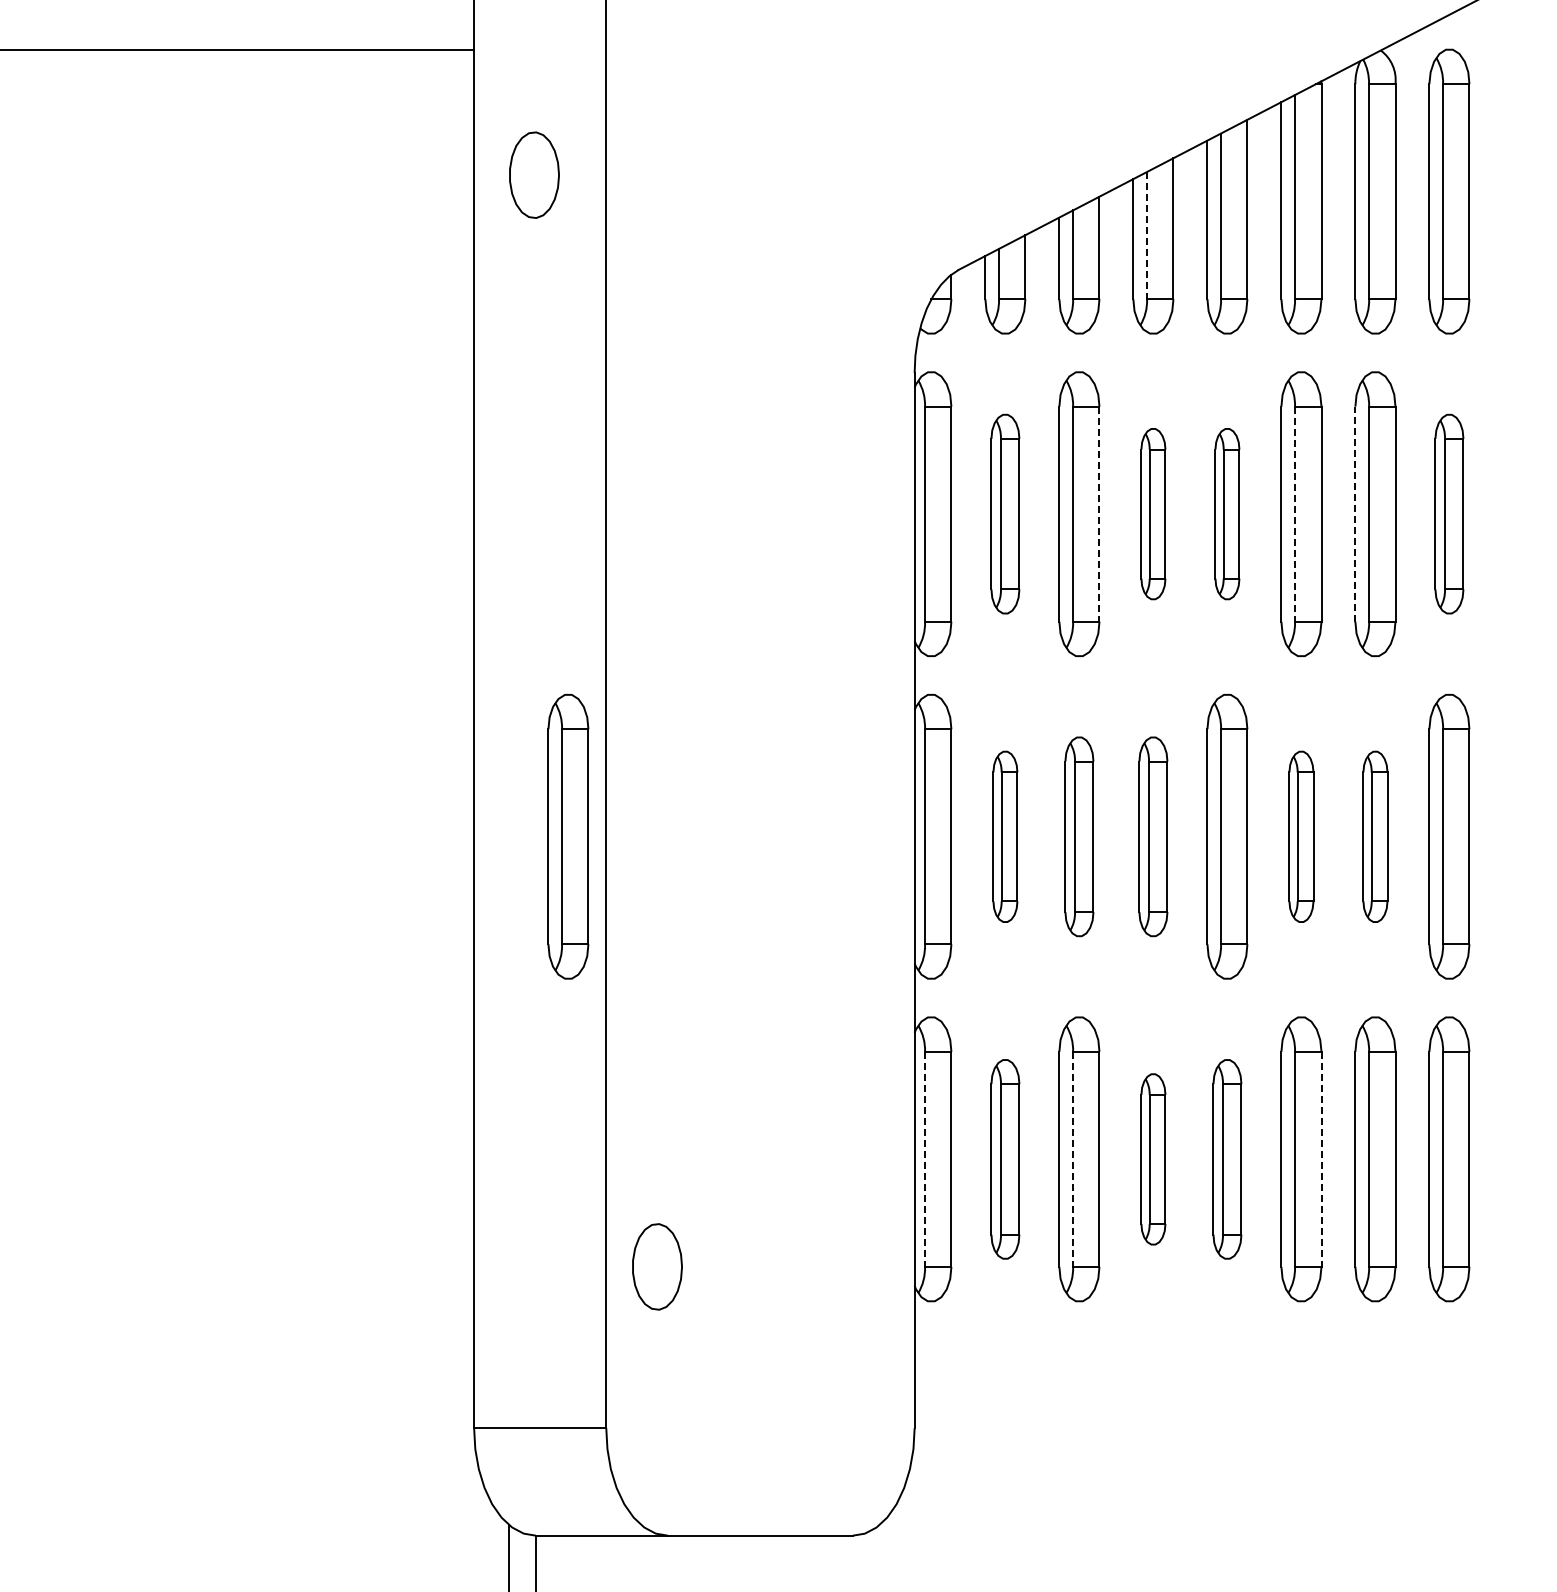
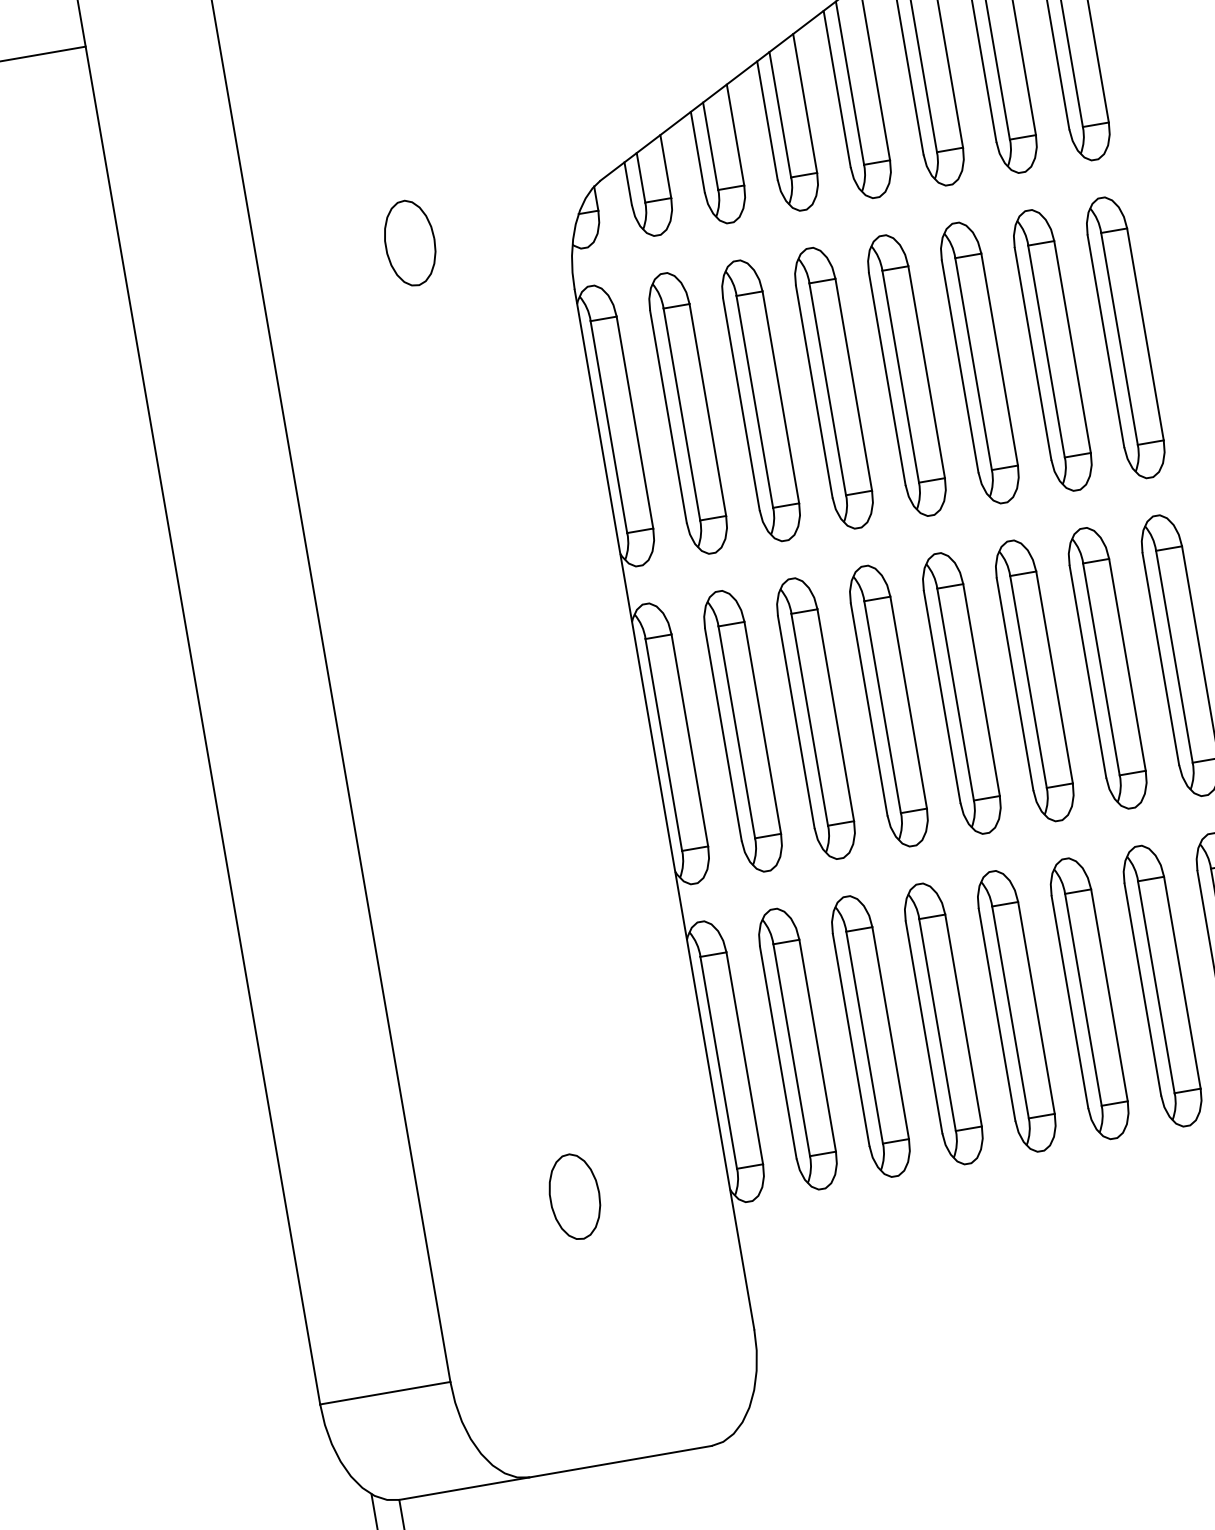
part: (534, 174) -> (410, 242), moved
line: (1147, 235) -> (780, 114), dashed -> solid
part: (1005, 513) -> (688, 412), size x1.43
part: (1153, 513) -> (833, 387), size x1.67
part: (1227, 513) -> (906, 374), size x1.67
part: (1449, 513) -> (1125, 337), size x1.43
line: (1099, 514) -> (780, 397), dashed -> solid
line: (1295, 514) -> (974, 364), dashed -> solid
line: (1355, 514) -> (1033, 354), dashed -> solid
part: (568, 836) -> (312, 805), removed
part: (1005, 836) -> (743, 730), size x1.67
part: (1079, 836) -> (816, 718), size x1.43
part: (1153, 836) -> (888, 705), size x1.43
part: (1301, 836) -> (1034, 680), size x1.67
part: (1375, 836) -> (1107, 668), size x1.67
line: (924, 1159) -> (718, 1063), dashed -> solid
part: (1005, 1159) -> (798, 1049), size x1.43
line: (1073, 1159) -> (865, 1037), dashed -> solid
part: (1153, 1159) -> (943, 1024), size x1.67
part: (1227, 1159) -> (1016, 1011), size x1.43
line: (1321, 1159) -> (1109, 995), dashed -> solid
part: (657, 1266) -> (574, 1196), moved

